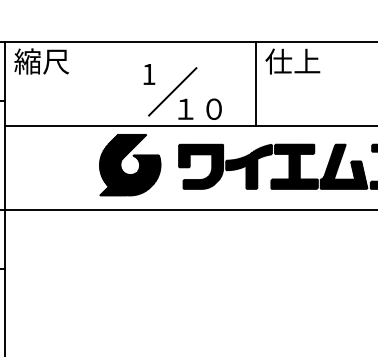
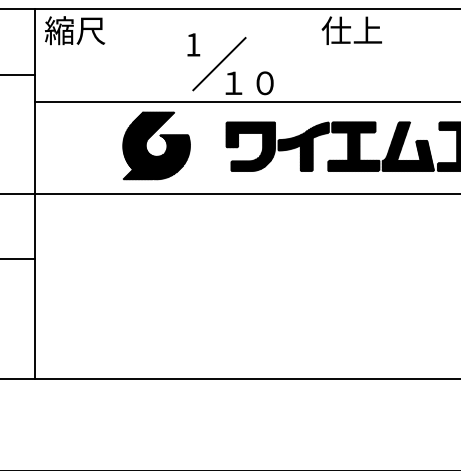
line: (256, 84) -> (311, 55), removed
part: (134, 157) -> (161, 137), moved

